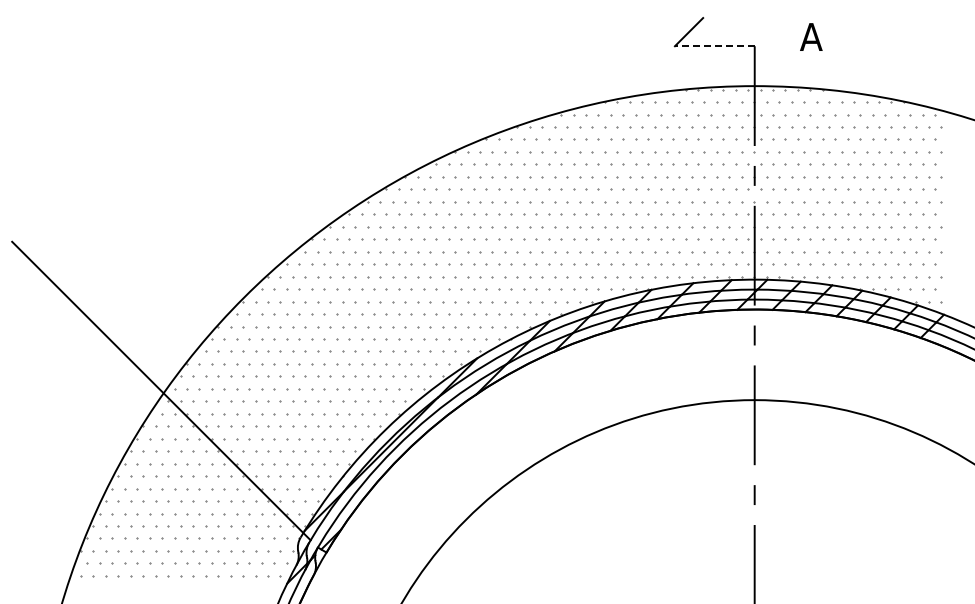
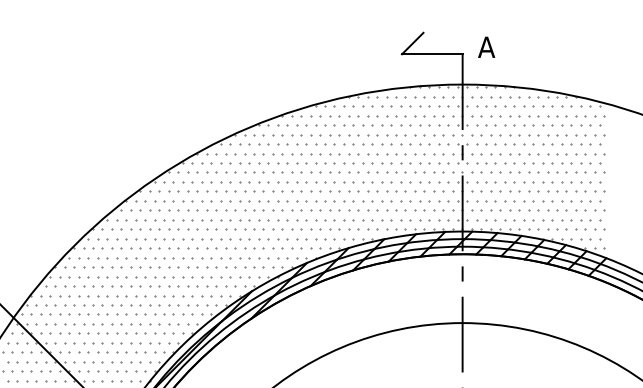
text: (811, 36) -> (486, 46), moved
line: (714, 46) -> (432, 54), dashed -> solid

